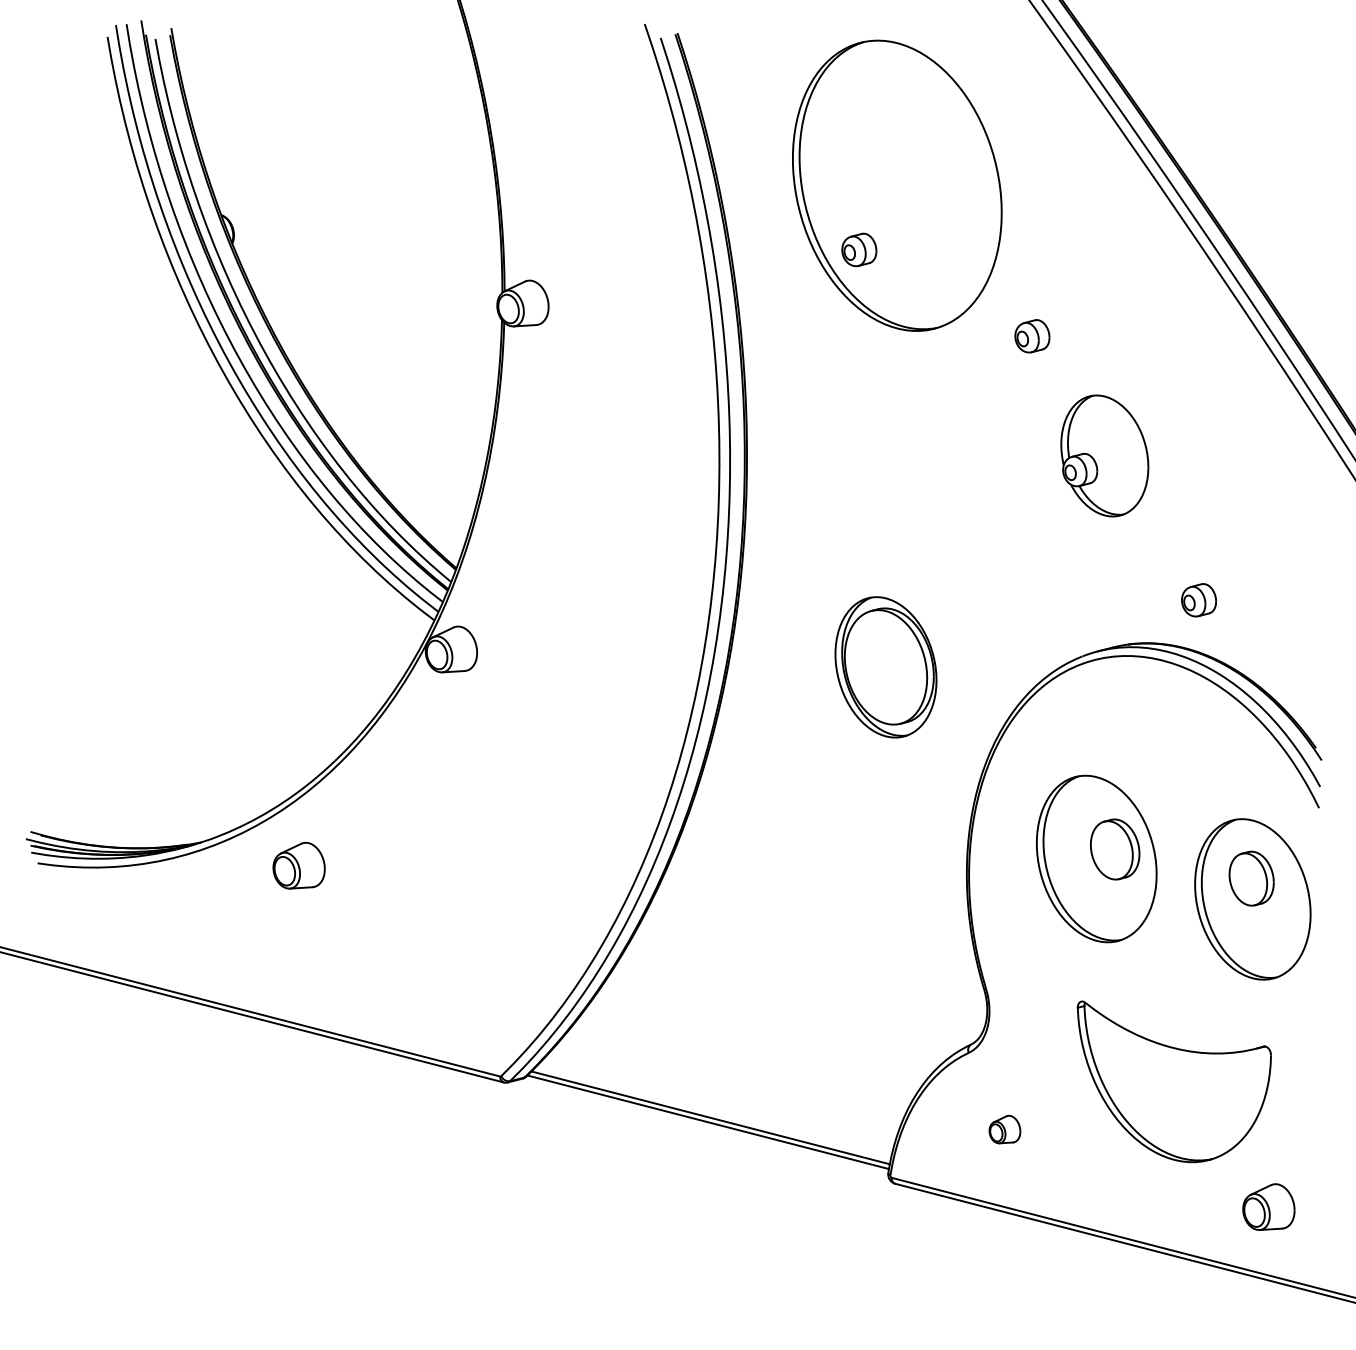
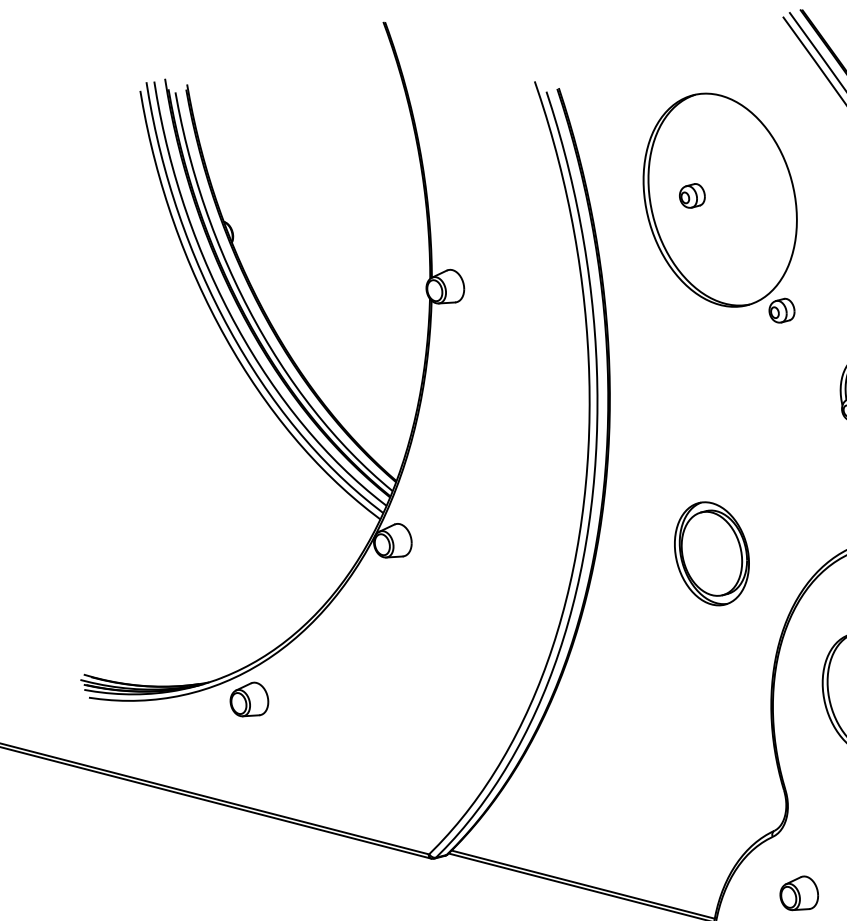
part: (859, 249) -> (692, 195), moved
part: (1032, 336) -> (782, 310), moved
part: (298, 865) -> (248, 699), moved
part: (1004, 1129) -> (798, 893), size x1.67

